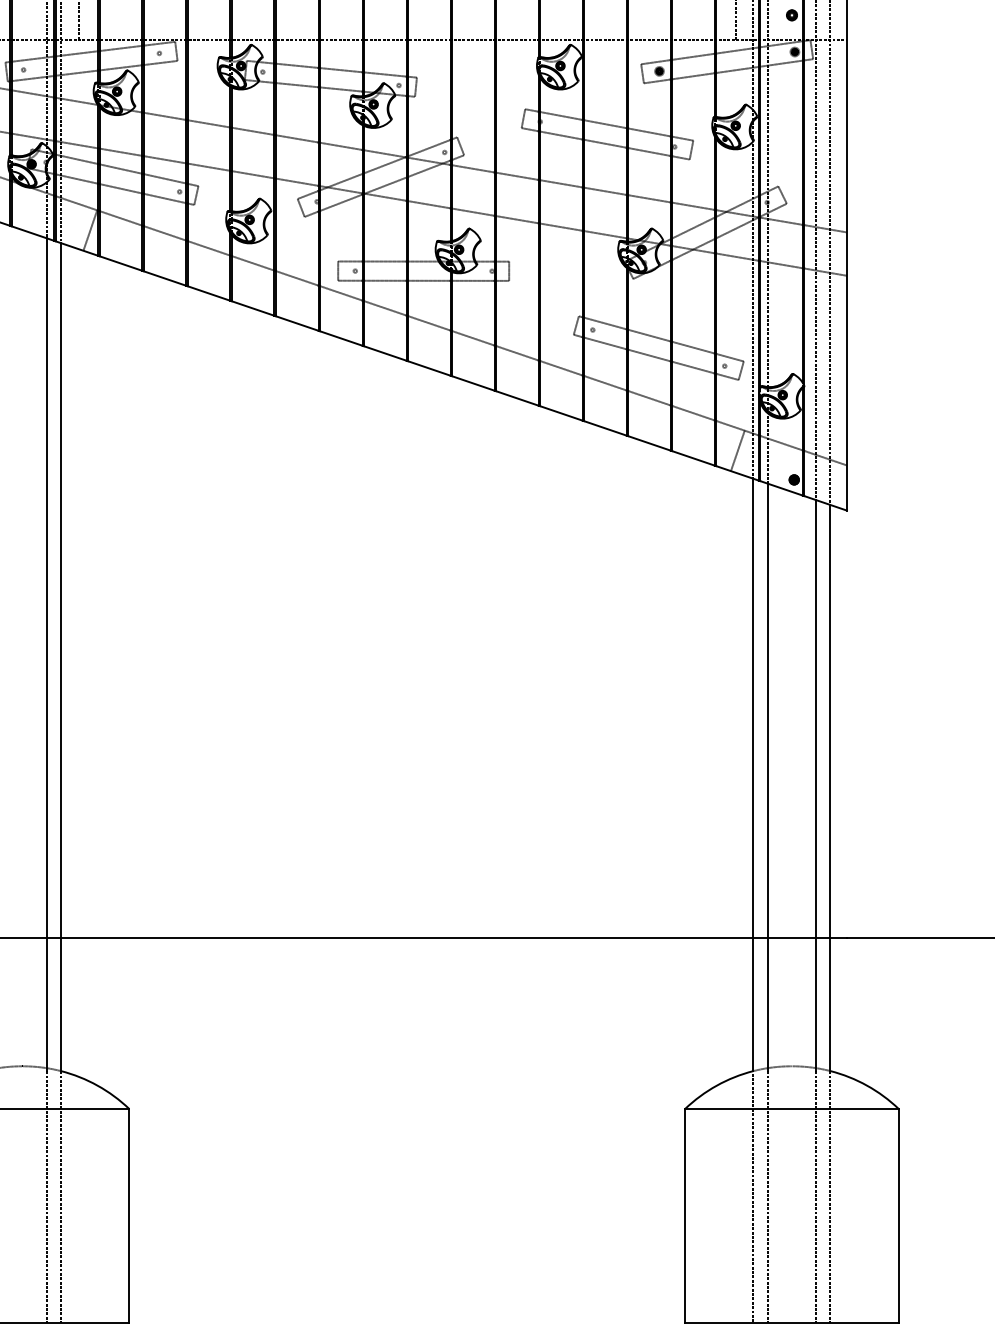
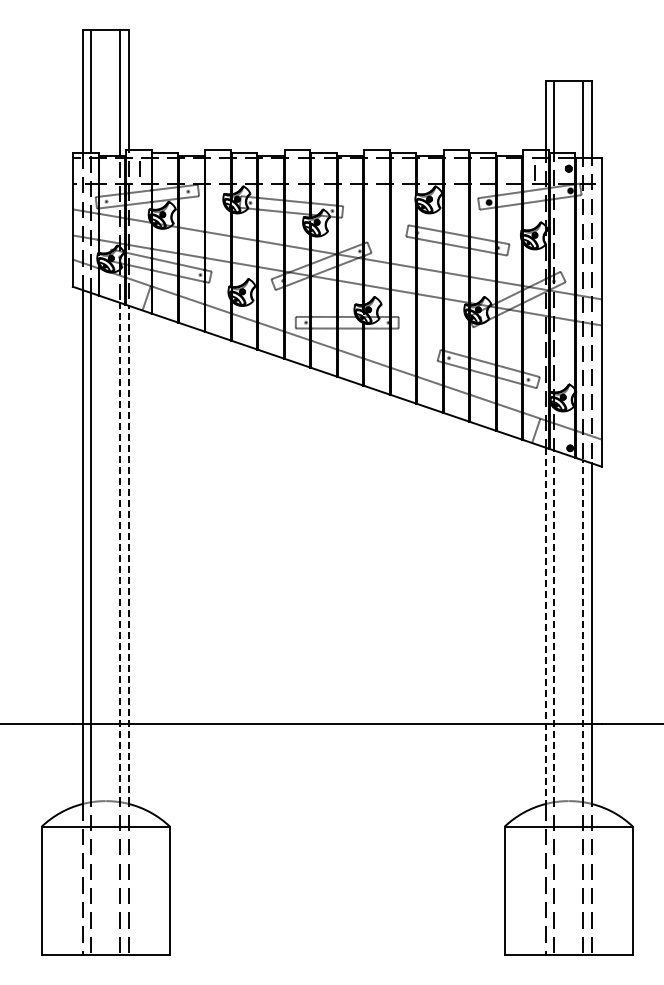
line: (46, 654) -> (120, 553), solid -> dashed
line: (61, 656) -> (129, 554), solid -> dashed
line: (753, 776) -> (545, 626), solid -> dashed
line: (768, 777) -> (554, 627), solid -> dashed
line: (816, 786) -> (583, 632), solid -> dashed

